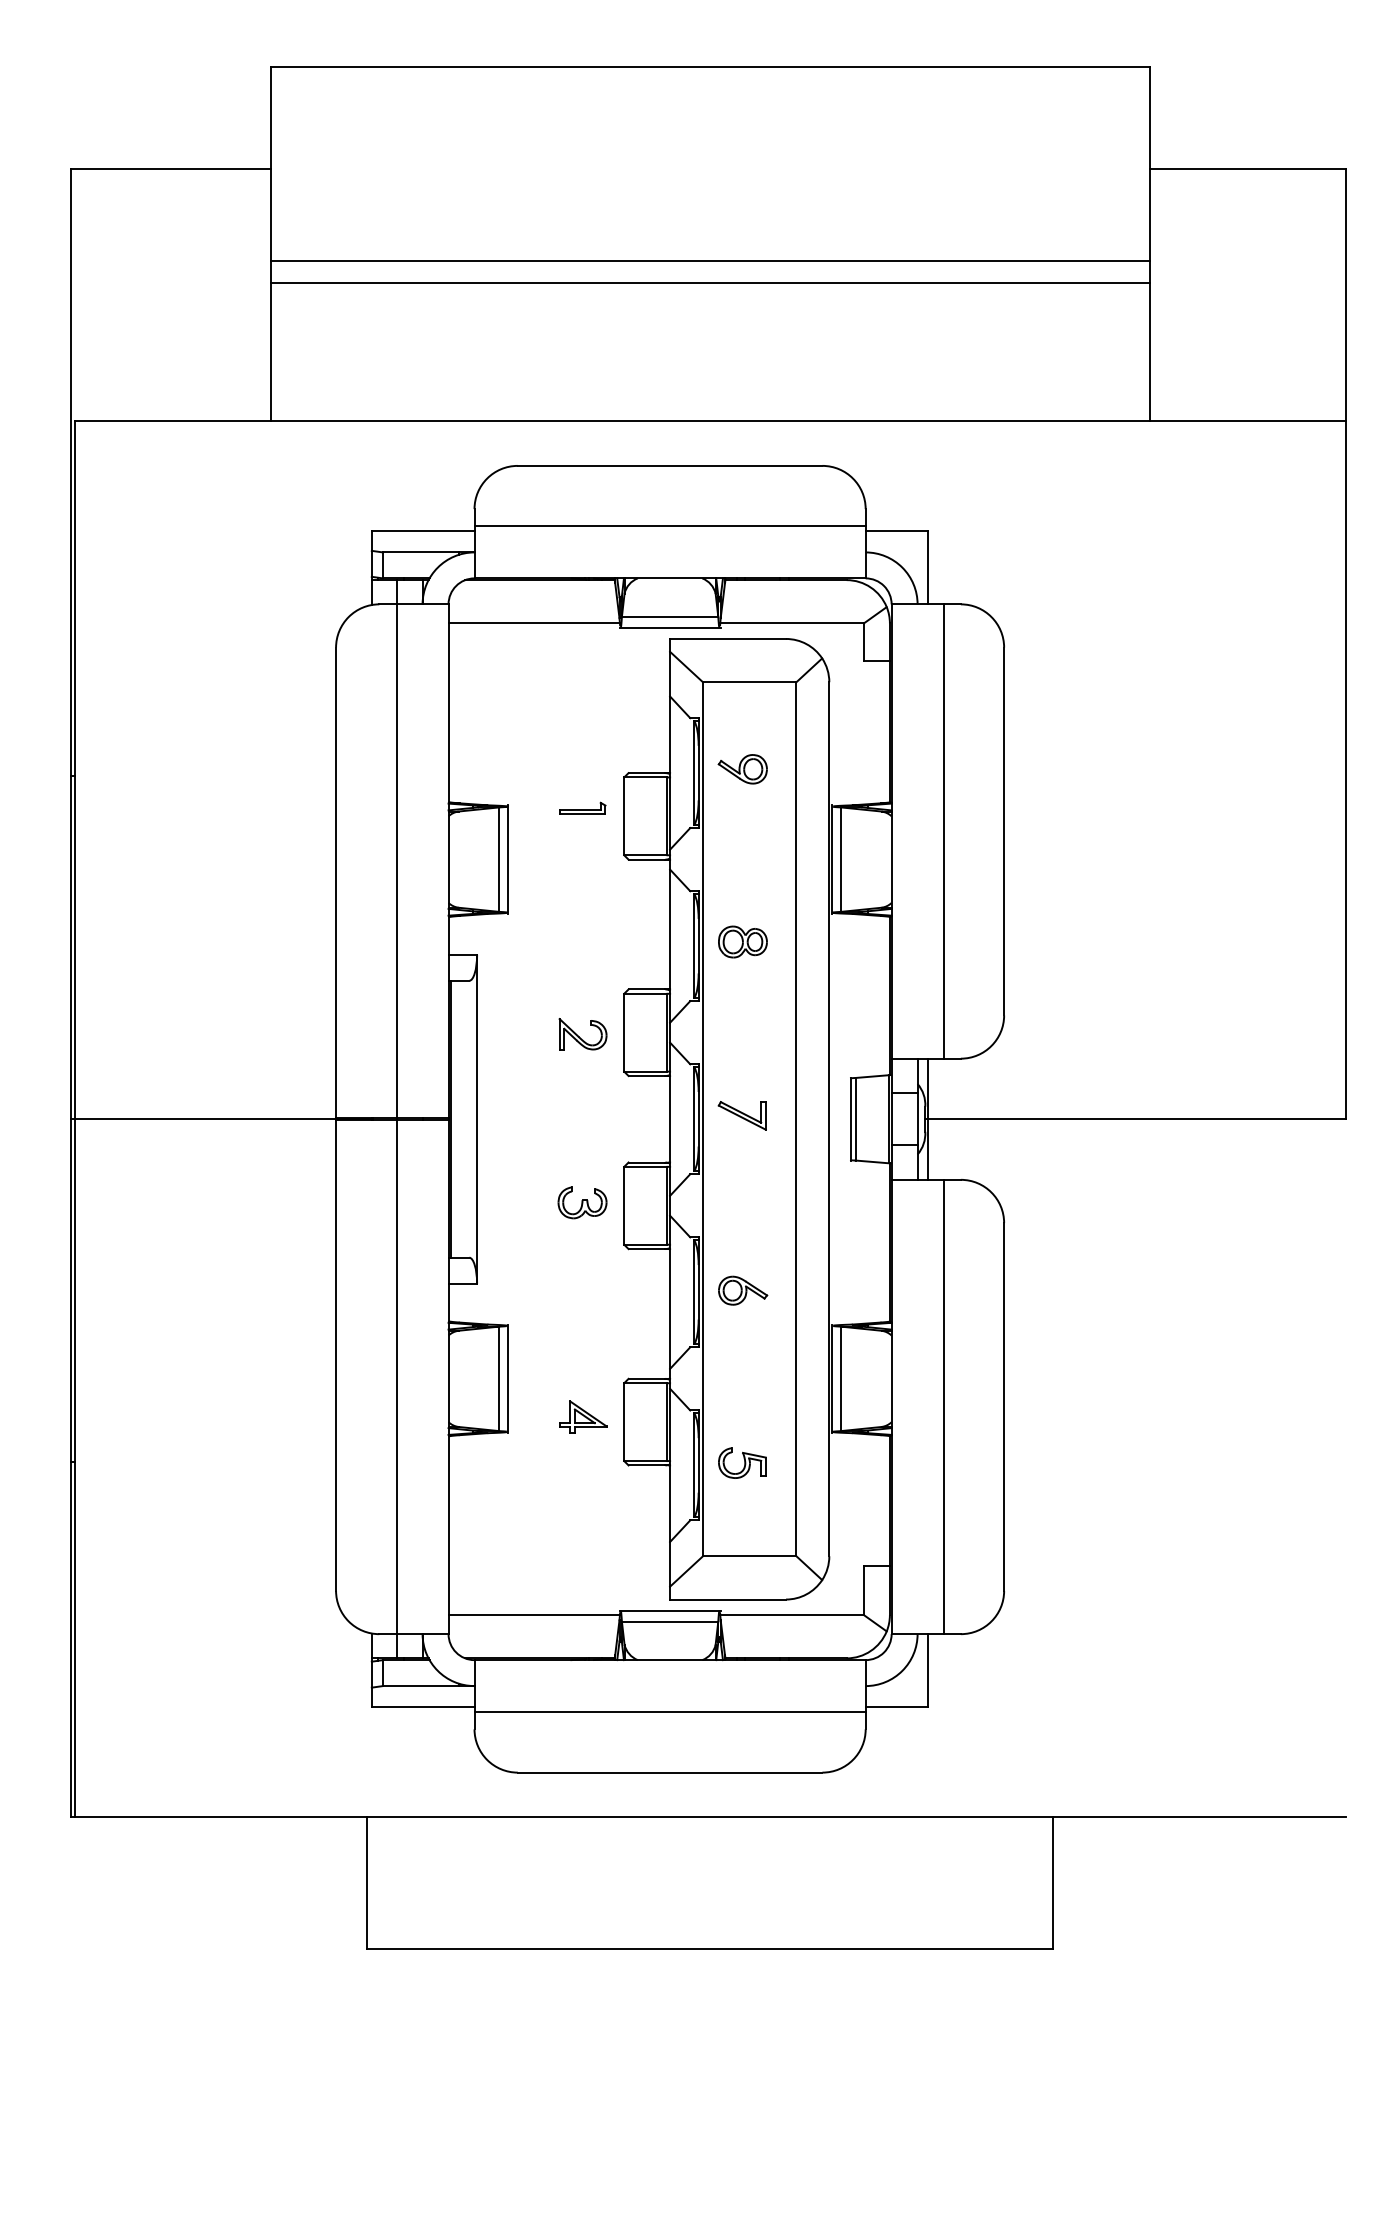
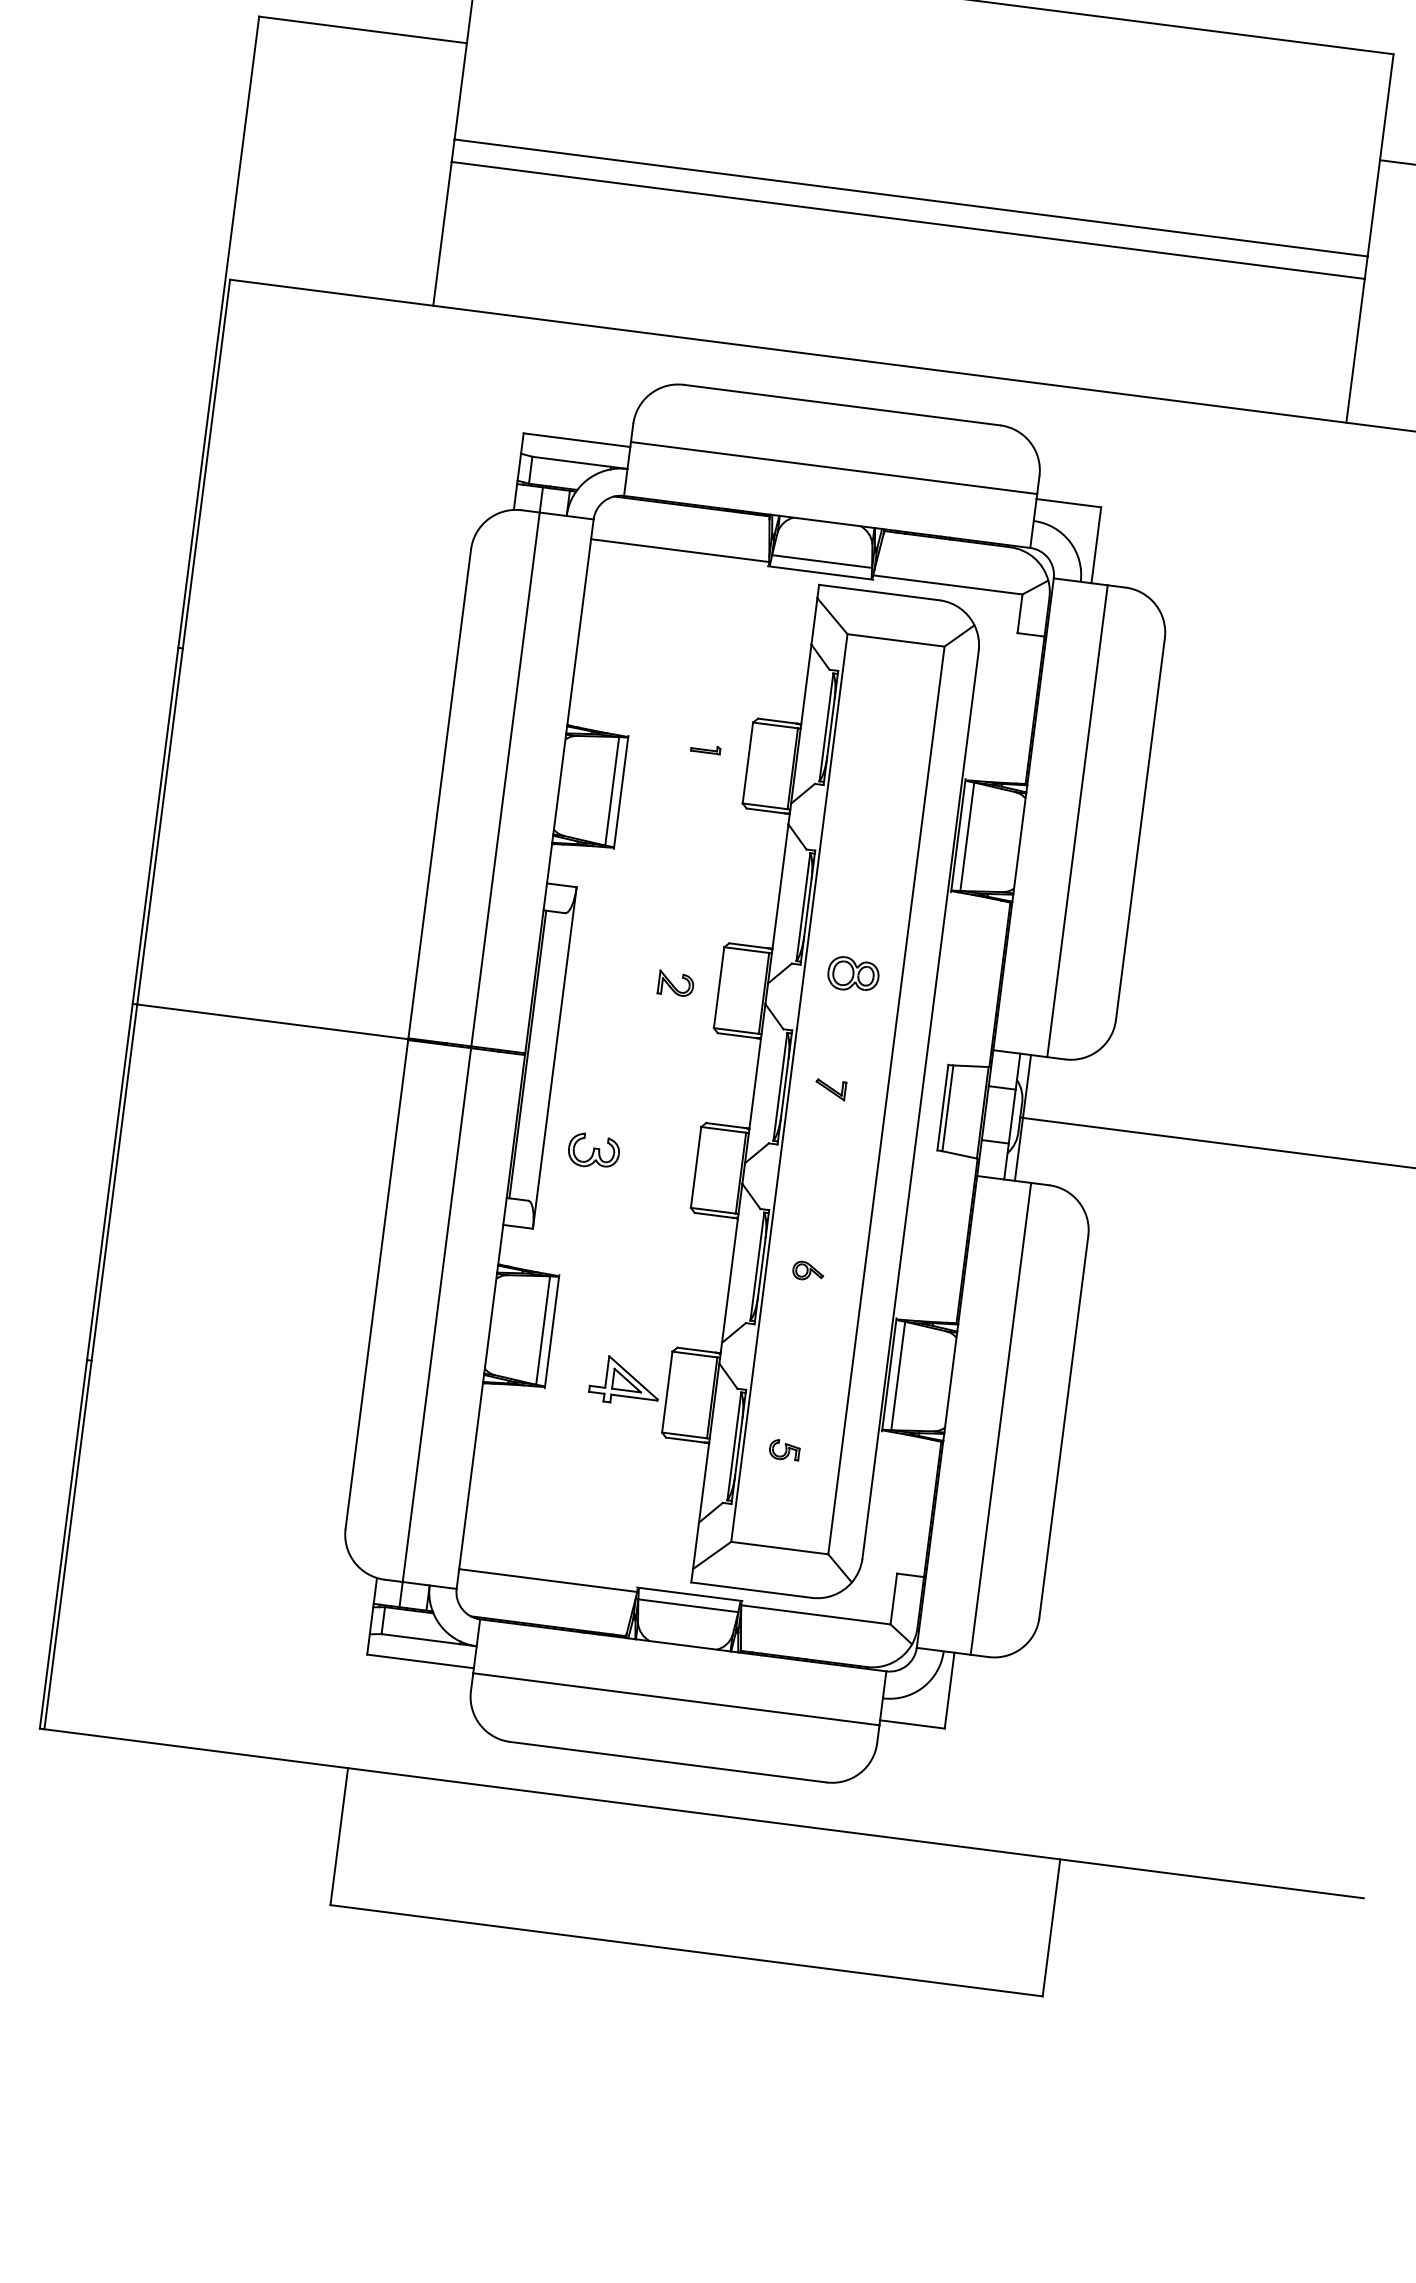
part: (742, 769) -> (876, 730), removed
part: (582, 807) -> (705, 748), size x0.6
part: (742, 941) -> (853, 974), moved
part: (582, 1034) -> (675, 983), size x0.7
part: (741, 1115) -> (829, 1089), size x0.6
part: (582, 1202) -> (593, 1150), moved
part: (743, 1290) -> (808, 1271), size x0.6
part: (583, 1416) -> (625, 1380), size x1.4
part: (742, 1462) -> (784, 1449), size x0.6

